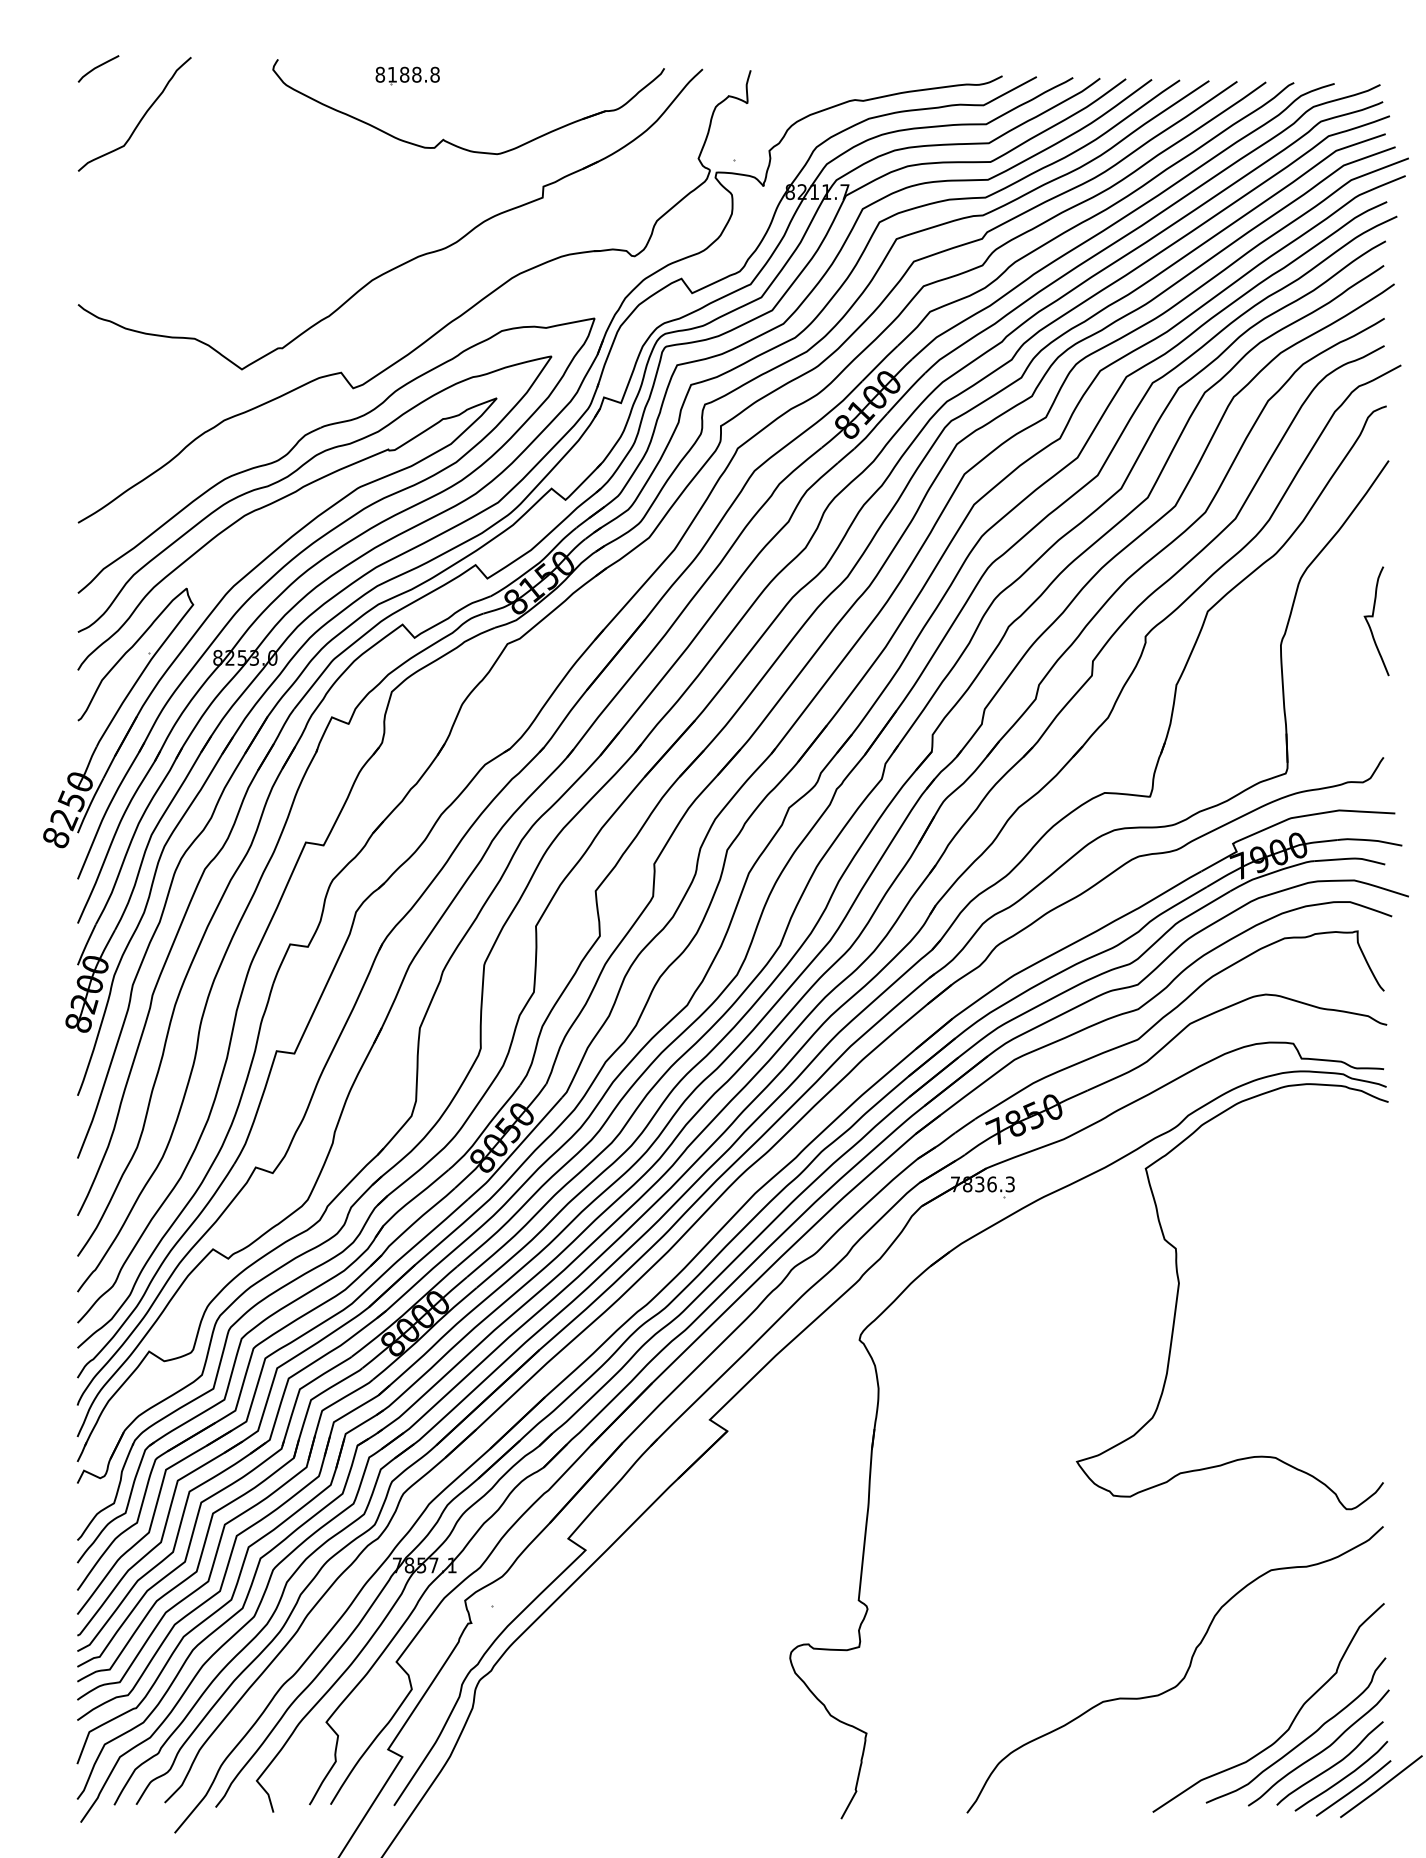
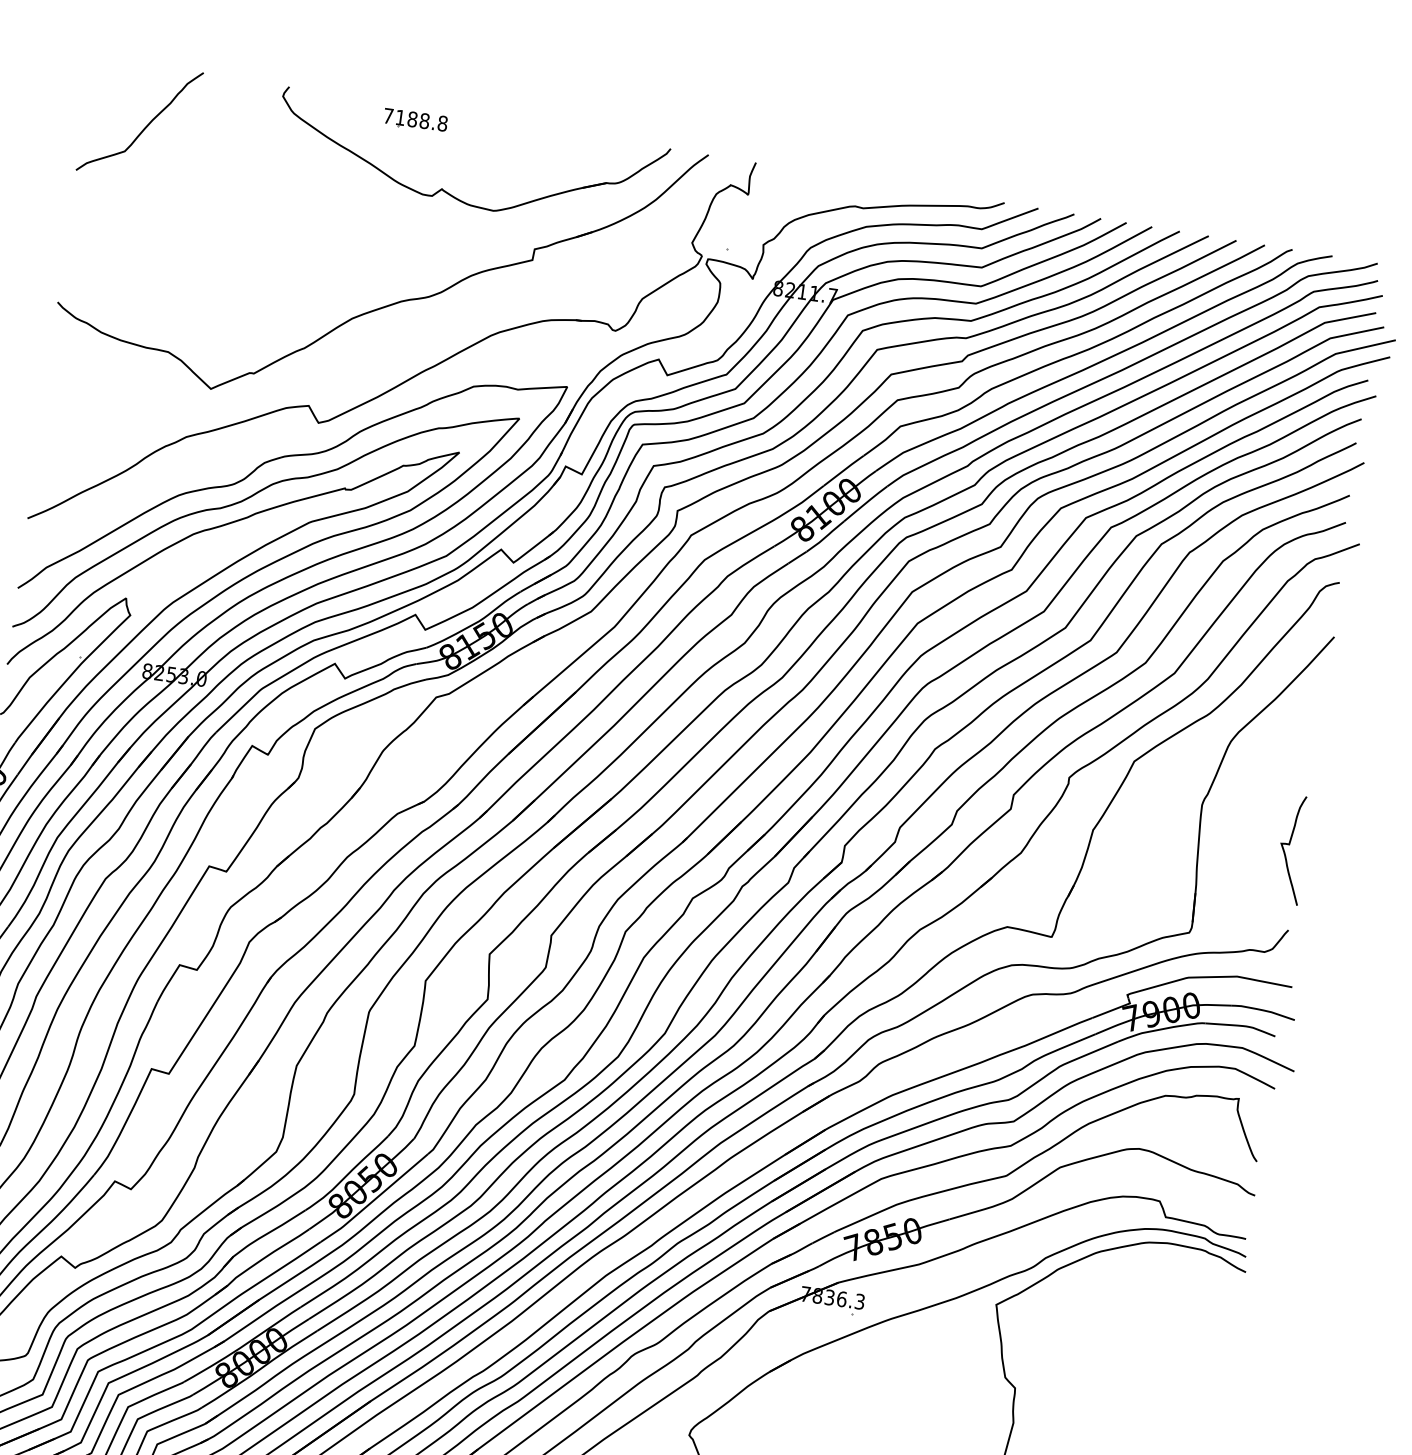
curve: (98, 67) -> (110, 70), removed
text: (380, 74) -> (388, 115), 8188.8 -> 7188.8
curve: (1373, 617) -> (1289, 845), moved

